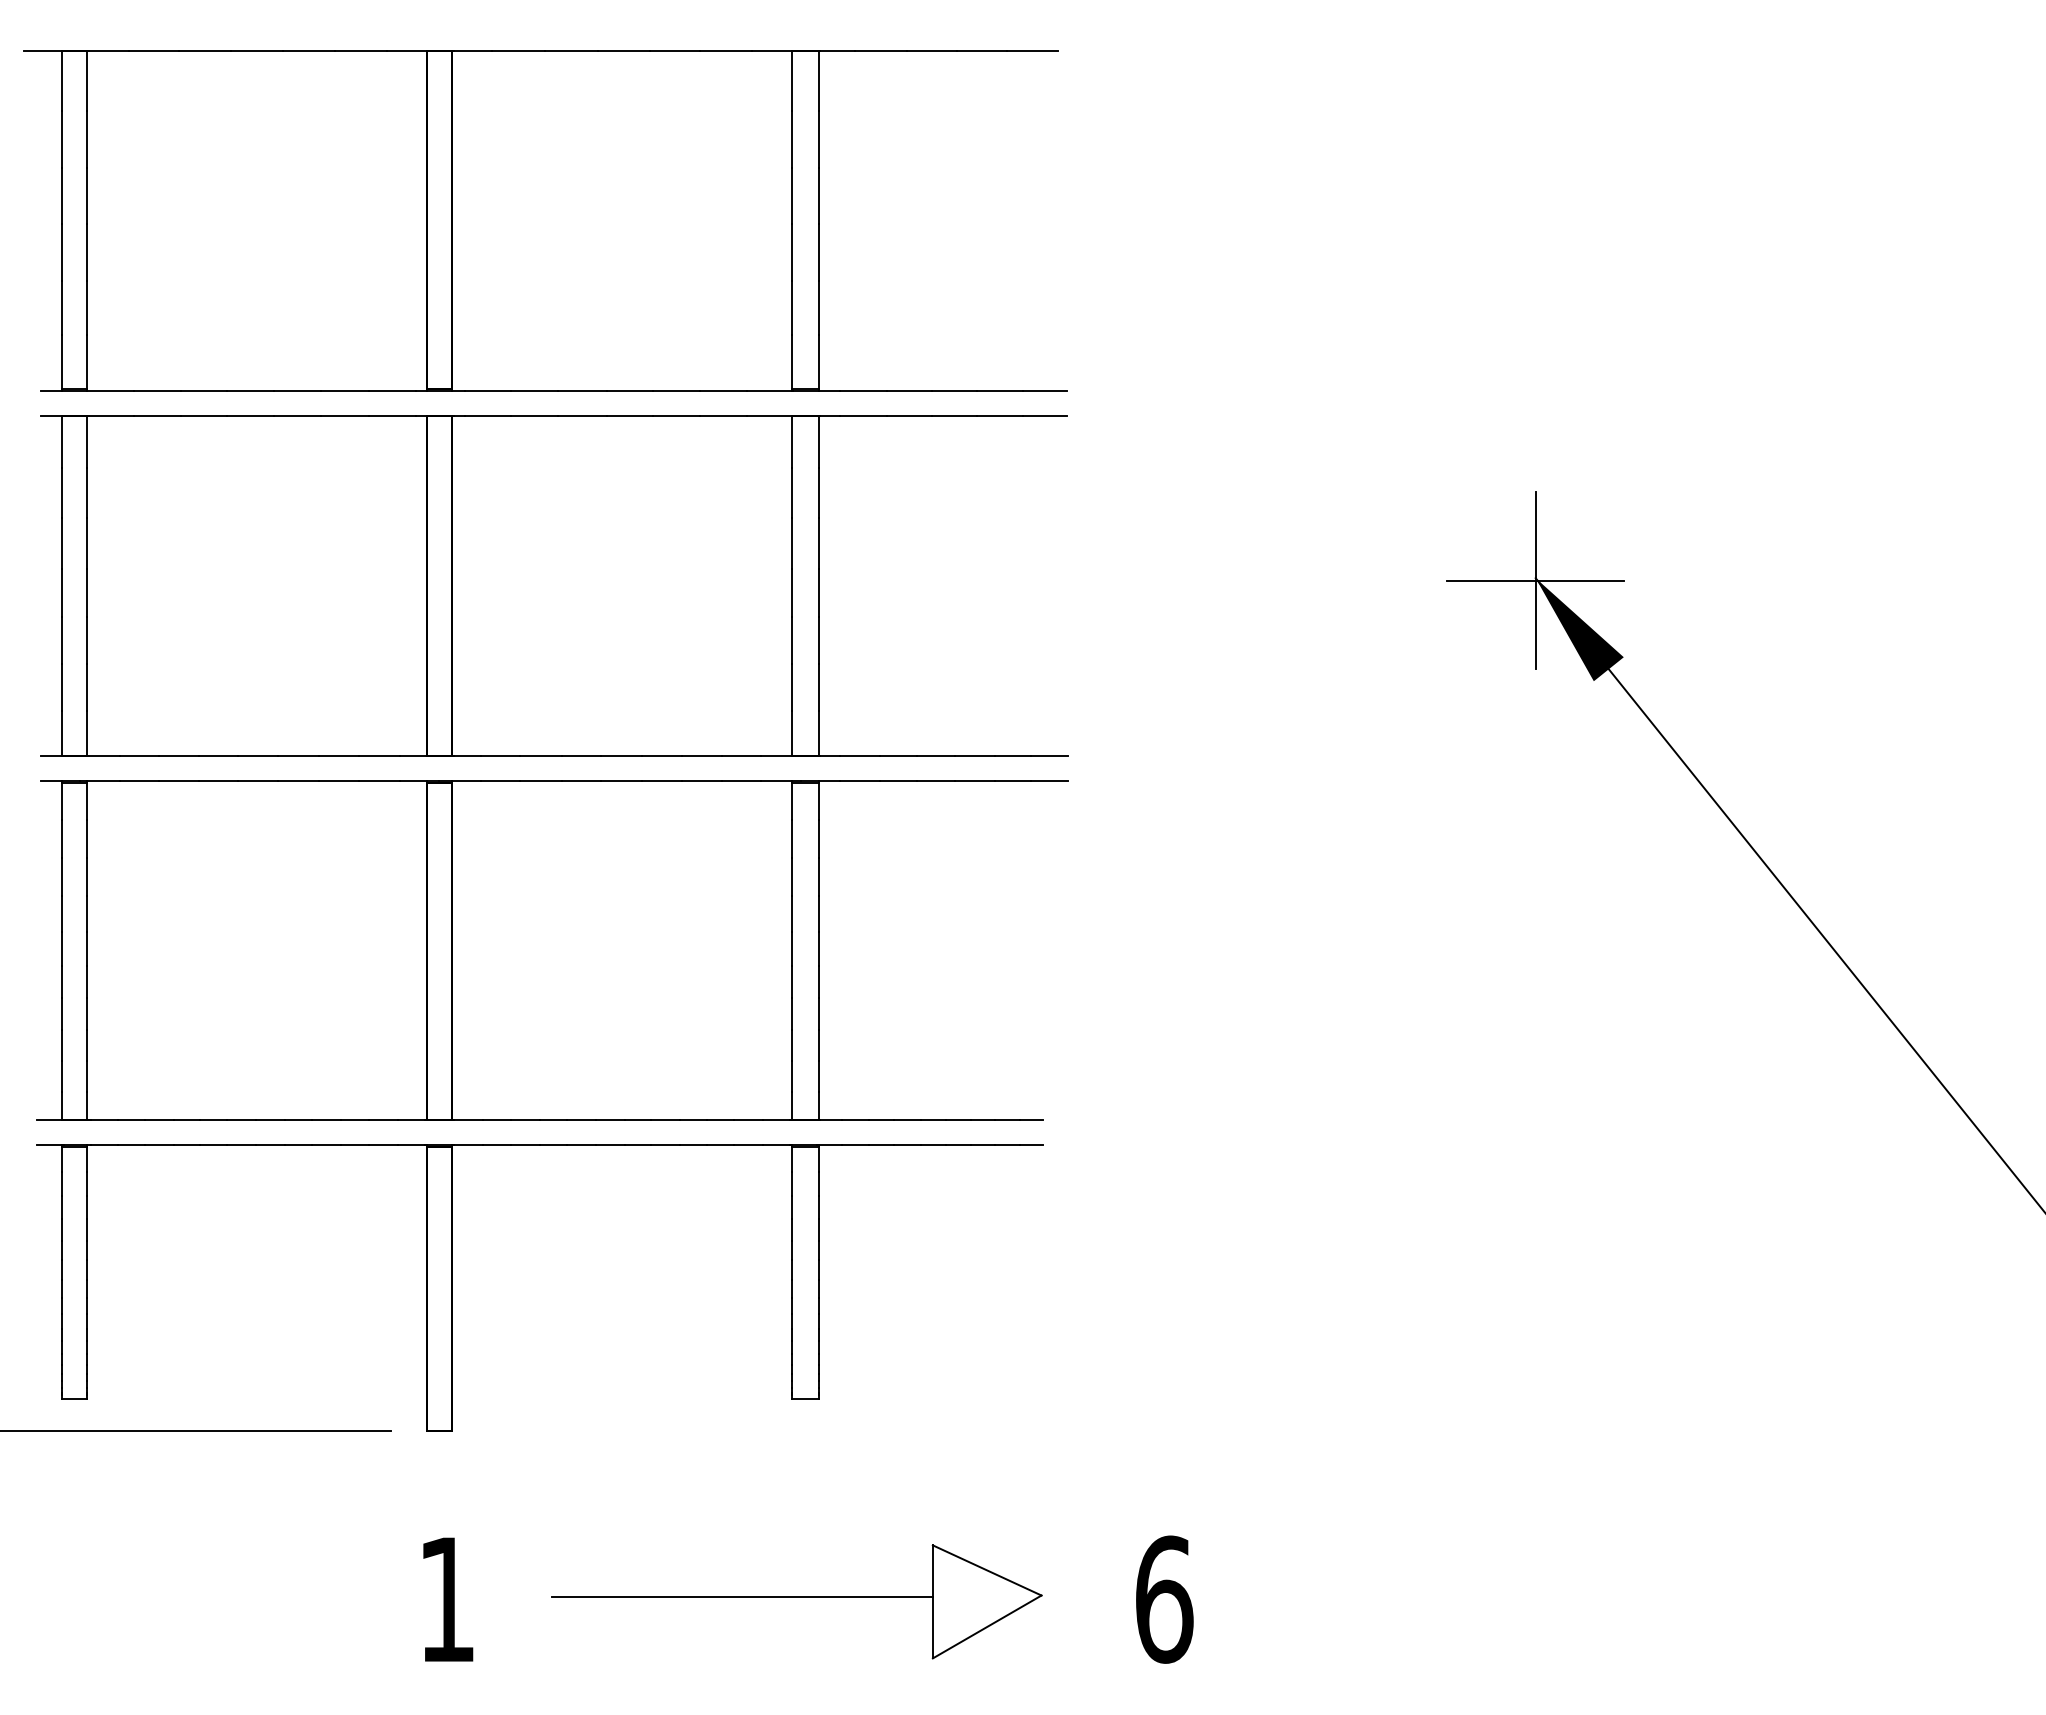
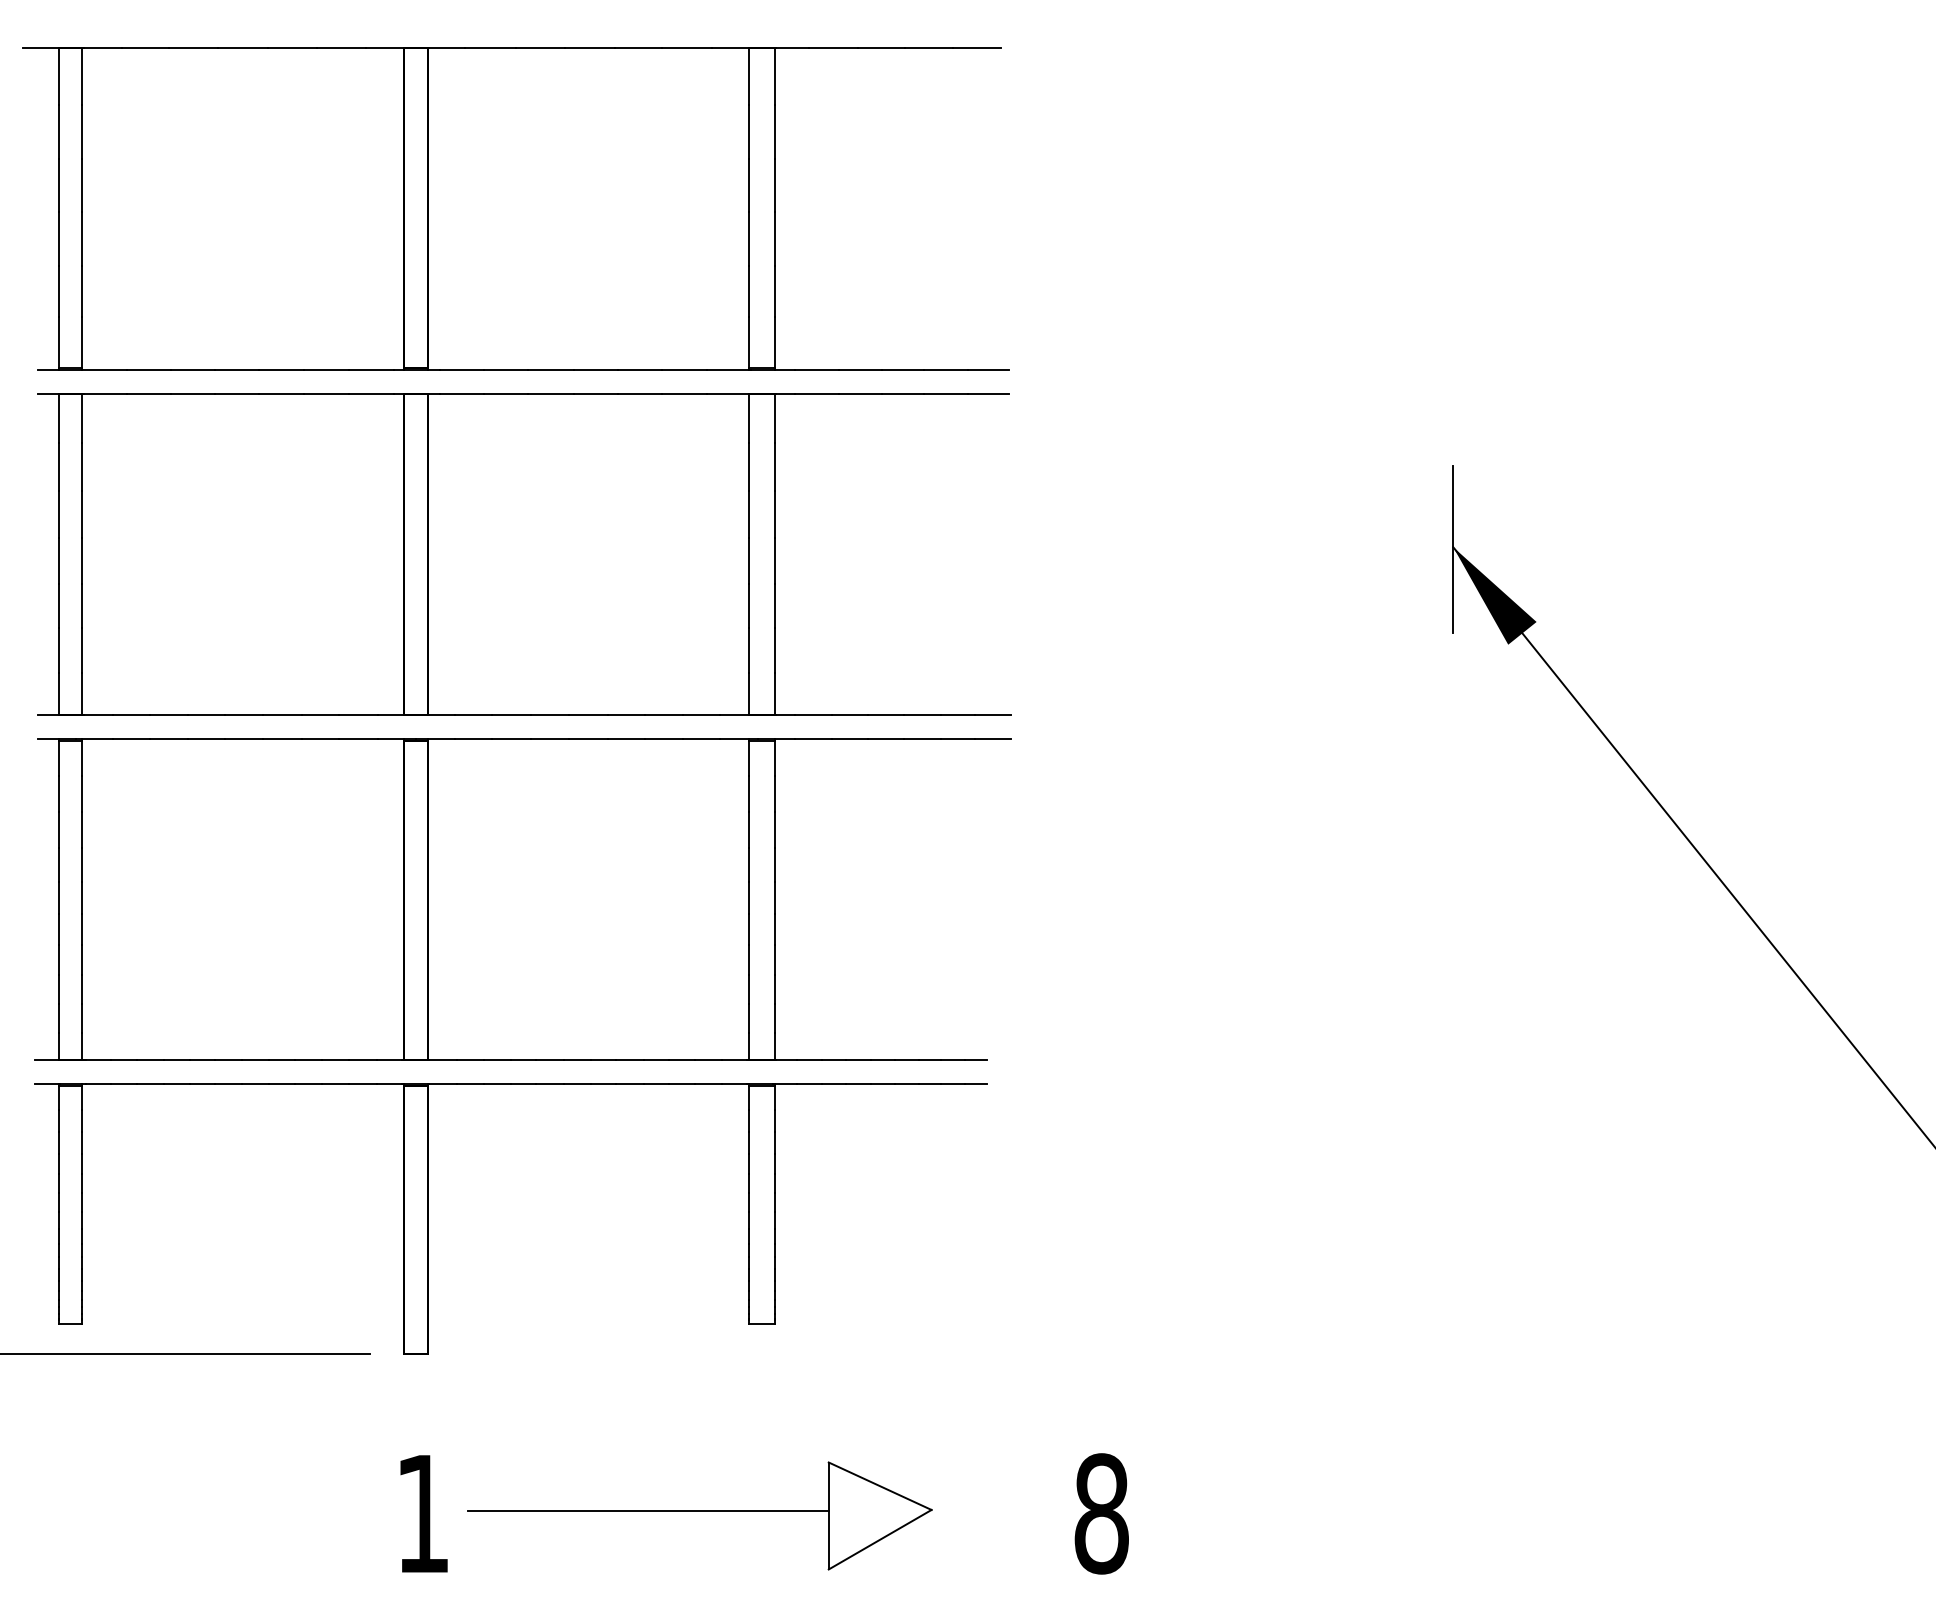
line: (1535, 580) -> (1453, 549), removed
text: (1164, 1599) -> (1101, 1513), 6 -> 8
part: (796, 1601) -> (699, 1515), moved

